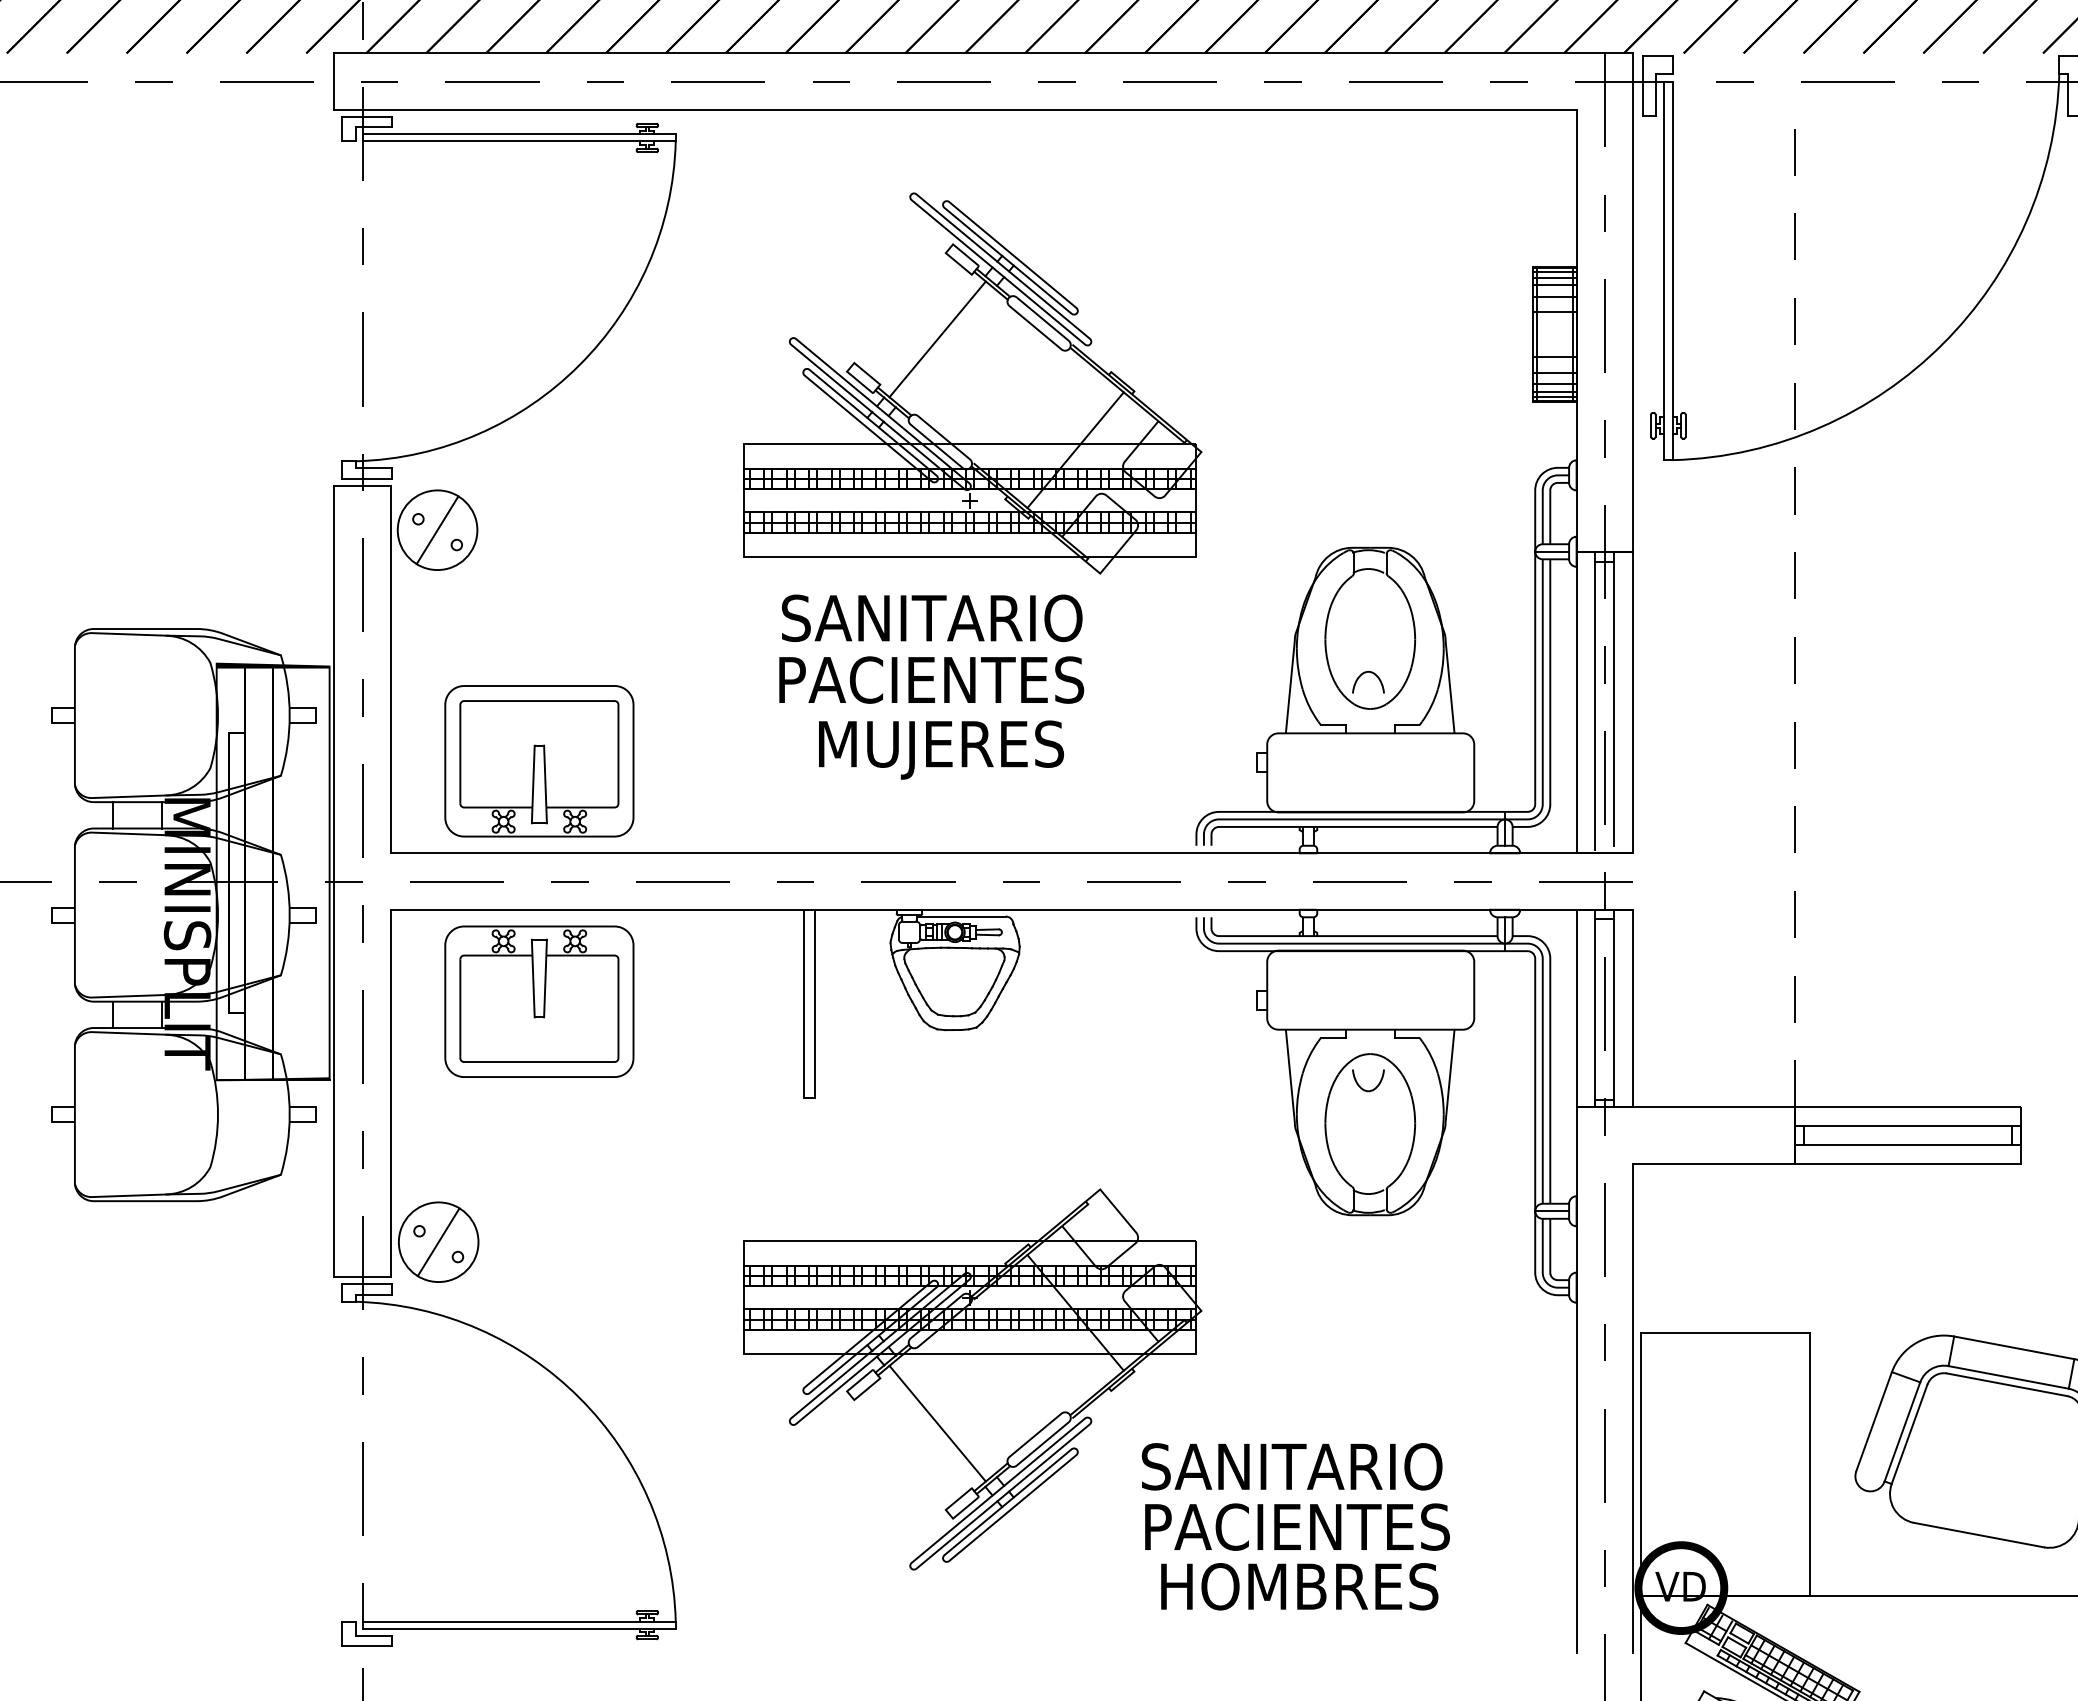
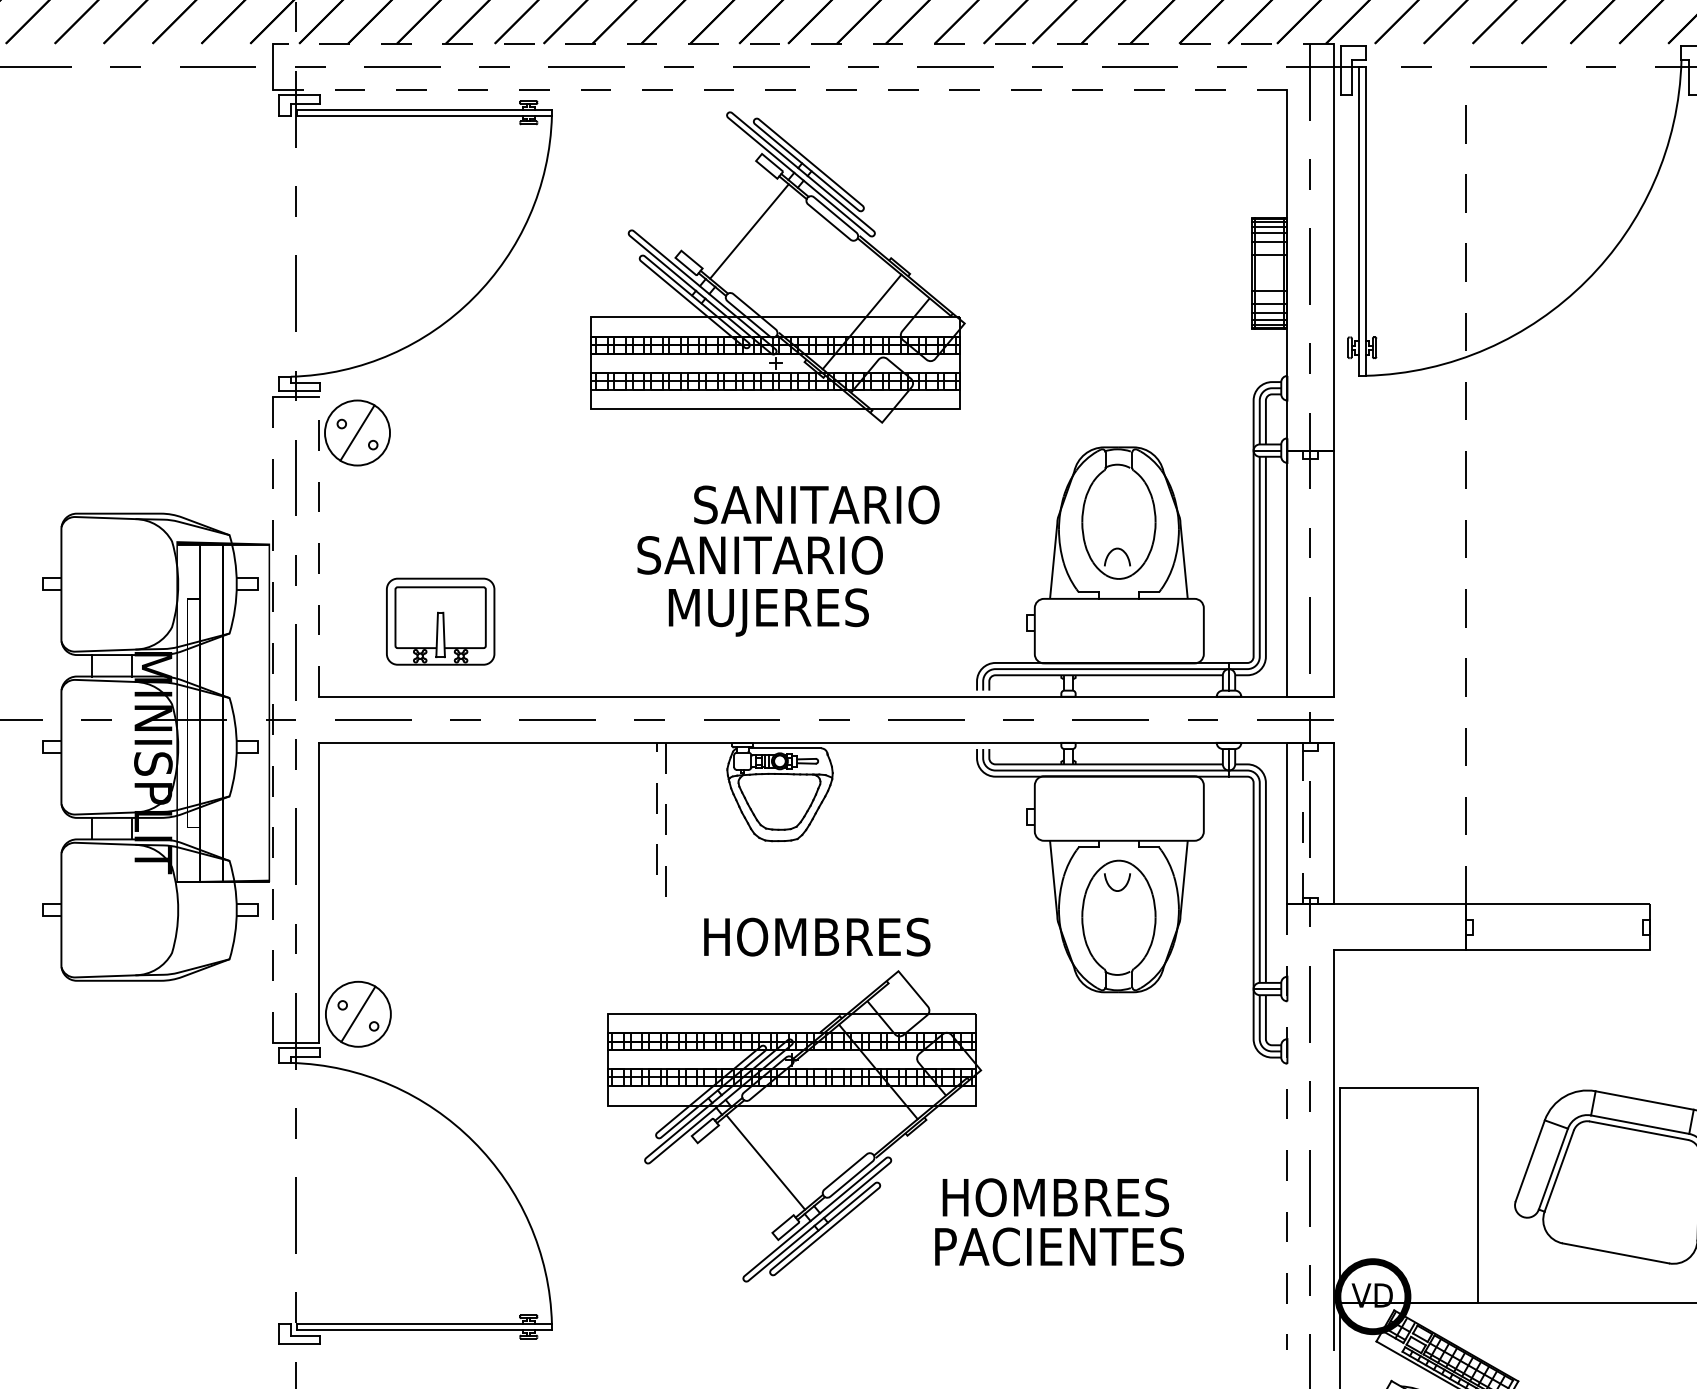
line: (983, 53) -> (803, 43), solid -> dashed
line: (956, 109) -> (781, 89), solid -> dashed
part: (972, 383) -> (777, 267), moved
text: (932, 618) -> (817, 505), moved
line: (390, 669) -> (319, 546), solid -> dashed
text: (931, 679) -> (760, 554), PACIENTES -> SANITARIO
line: (1614, 703) -> (1318, 574), removed
line: (1595, 705) -> (1302, 576), removed
part: (539, 761) -> (440, 621), size x0.7
line: (334, 882) -> (273, 720), solid -> dashed
part: (539, 1001) -> (440, 817), removed
line: (1614, 1009) -> (1318, 824), removed
line: (1595, 1011) -> (1302, 825), solid -> dashed
line: (809, 1097) -> (661, 896), solid -> dashed
line: (1905, 1126) -> (1555, 919), removed
line: (1908, 1145) -> (1558, 935), removed
line: (1576, 1380) -> (1287, 1127), solid -> dashed
text: (1291, 1466) -> (1054, 1197), SANITARIO -> HOMBRES
text: (1299, 1586) -> (817, 936), moved

